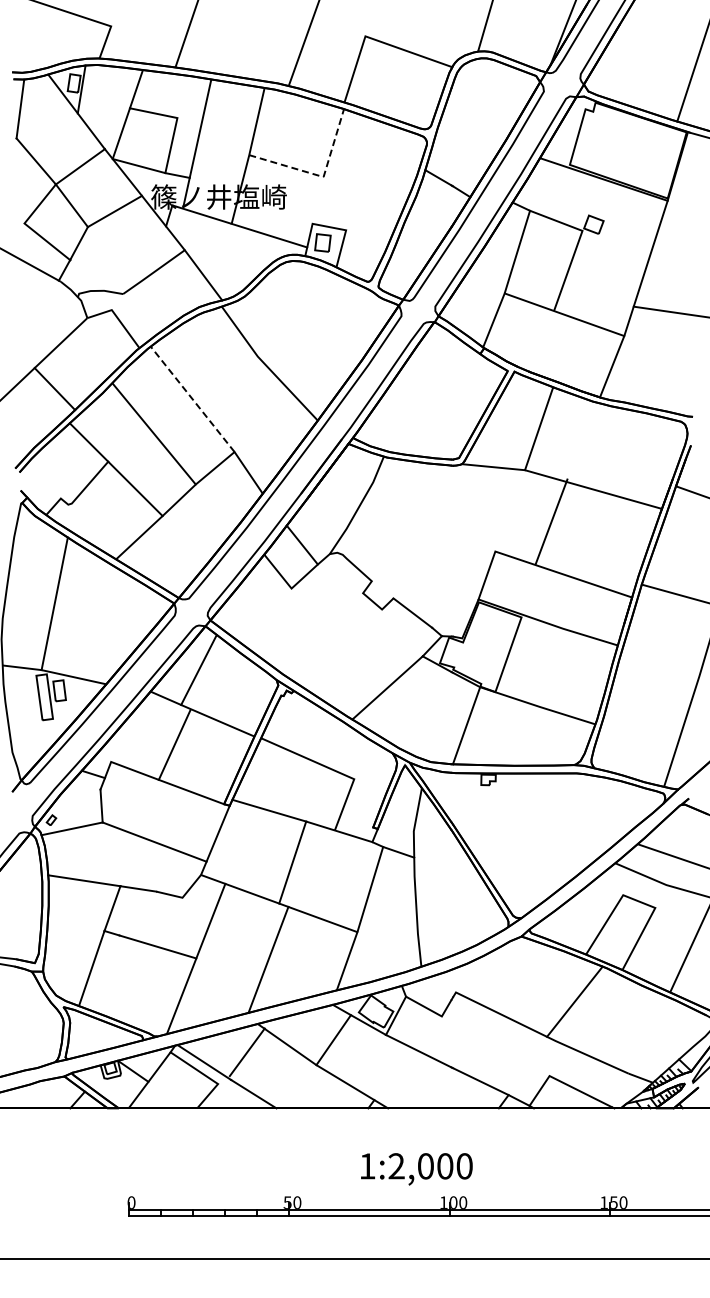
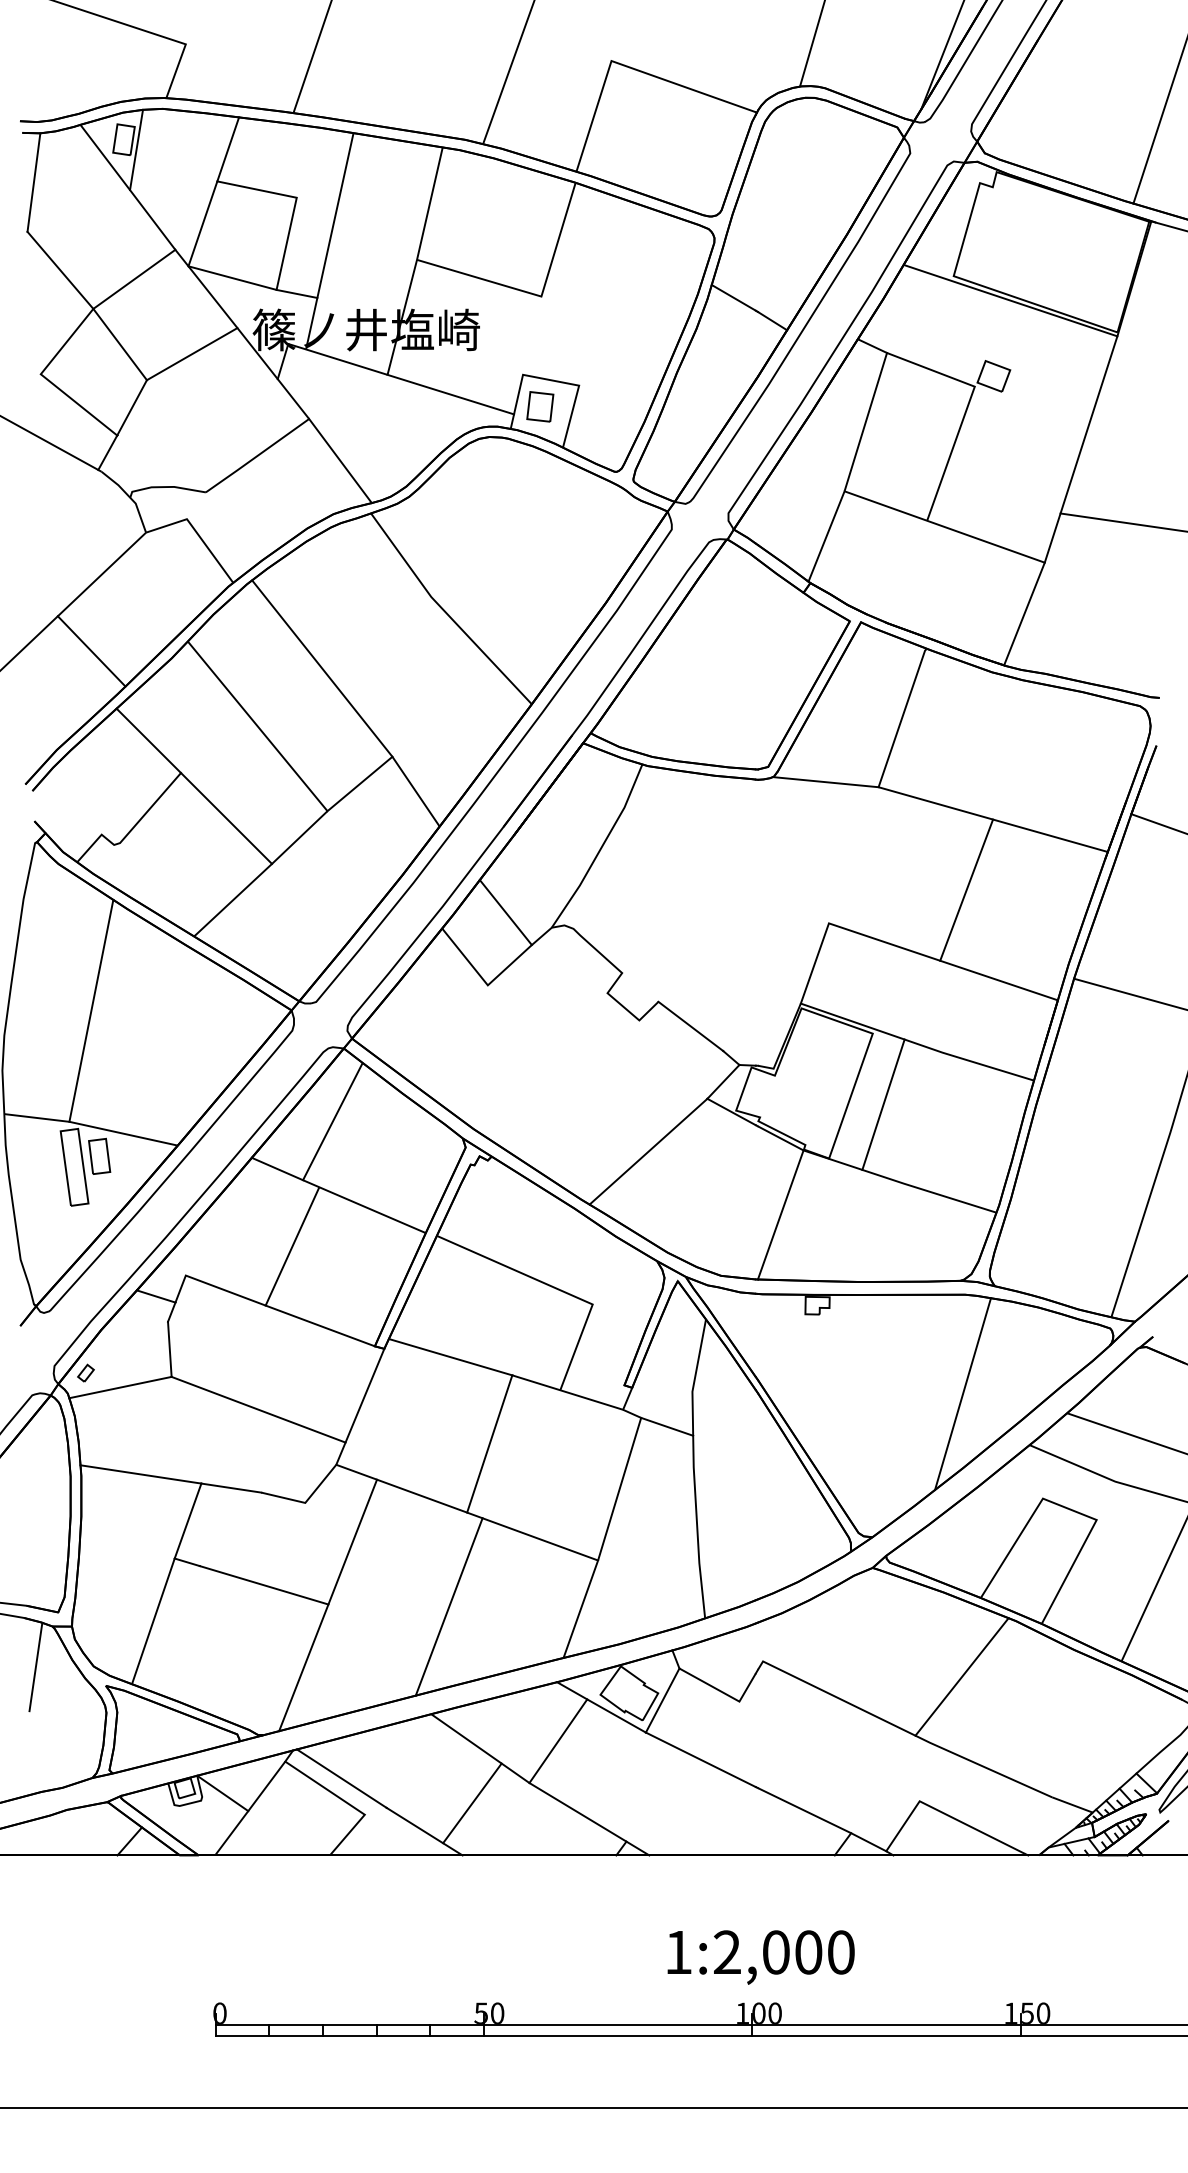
line: (320, 176) -> (536, 295), dashed -> solid
line: (192, 398) -> (321, 667), dashed -> solid
line: (551, 521) -> (966, 889), moved
line: (527, 659) -> (882, 1104), added
line: (575, 832) -> (963, 1393), added
line: (21, 995) -> (35, 1666), added
line: (246, 1052) -> (470, 1803), moved
text: (416, 1169) -> (760, 1957), moved

